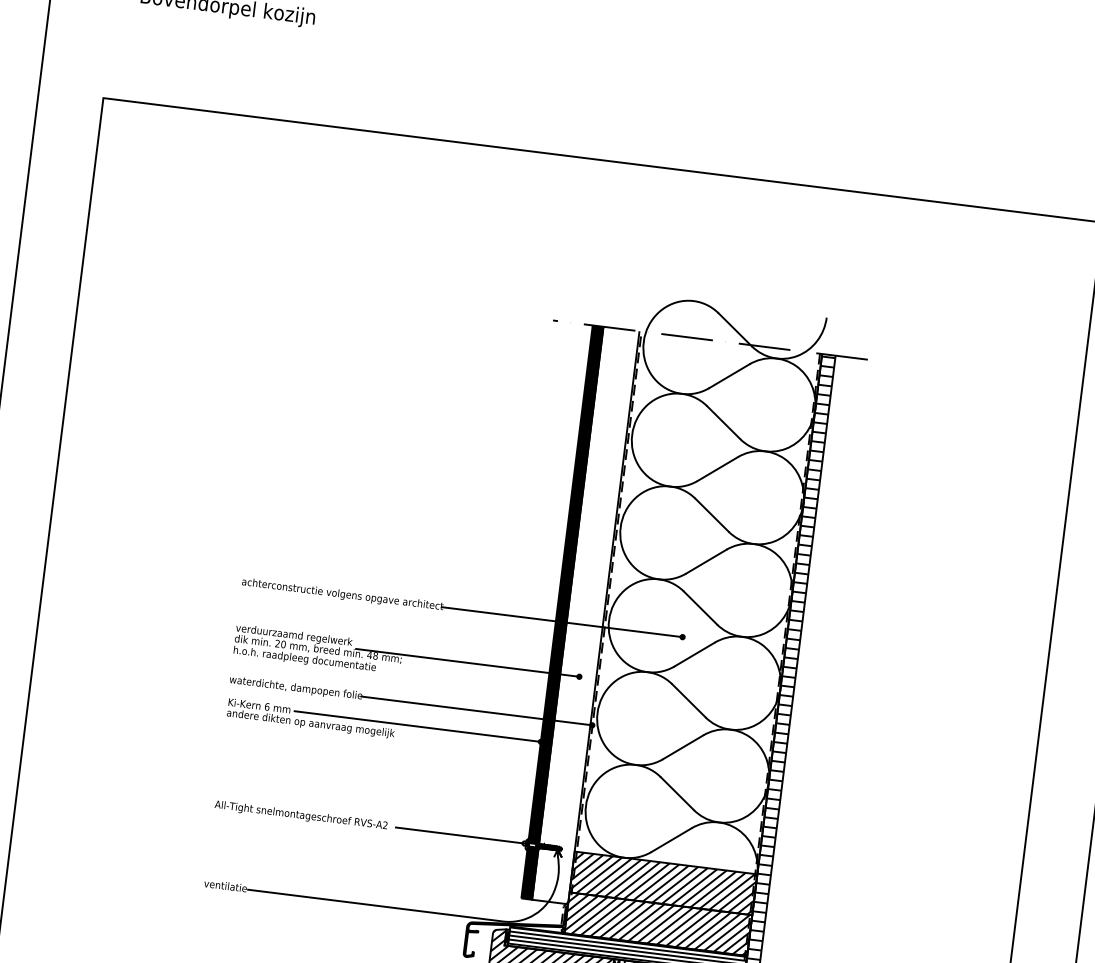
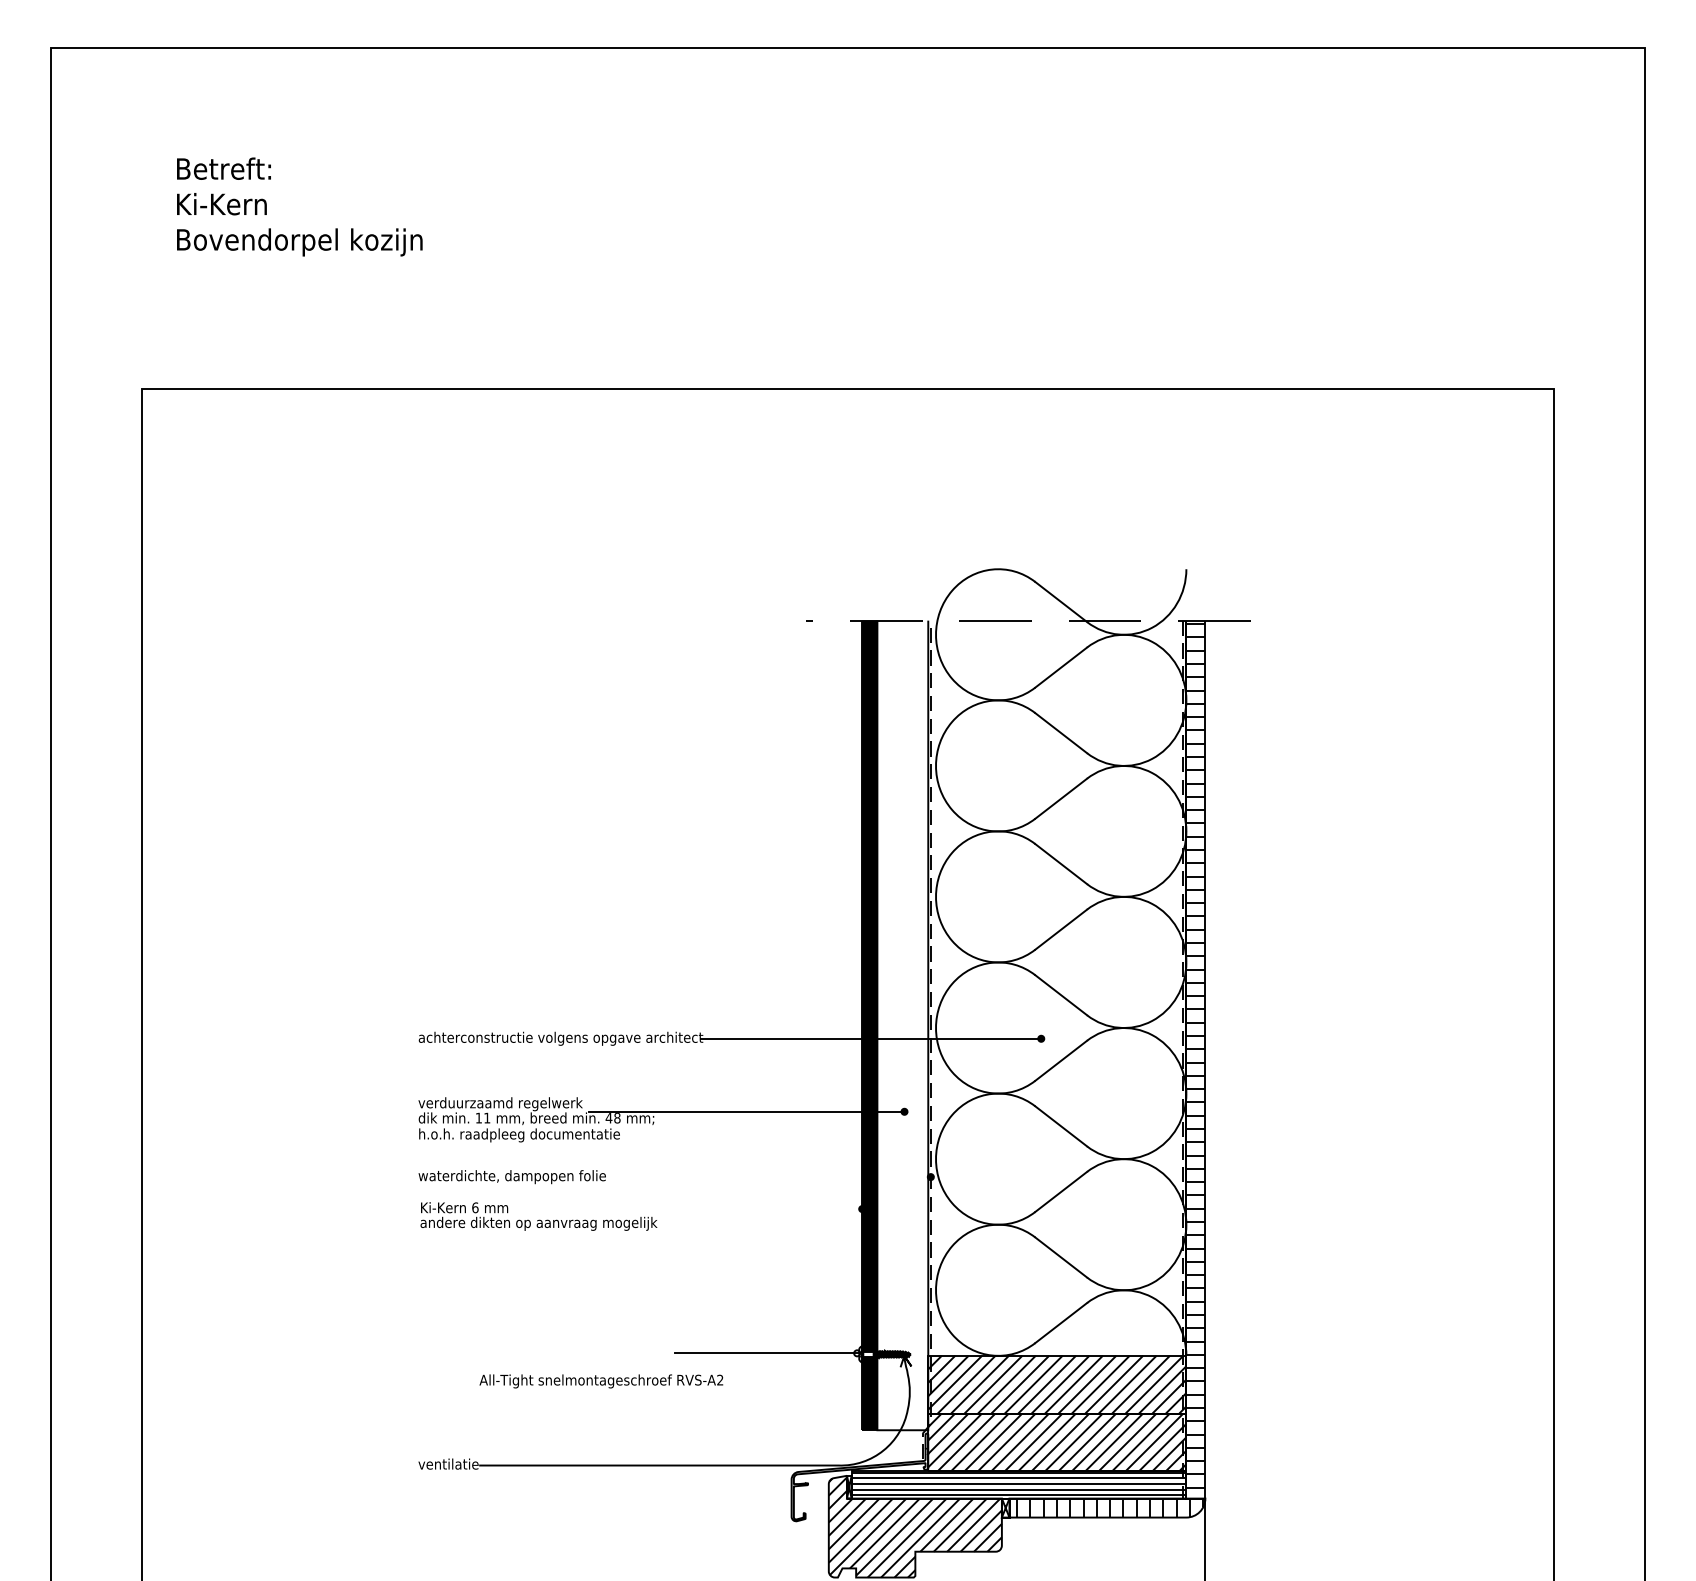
text: (280, 643) -> (482, 1117), 20 -> 11
line: (476, 711) -> (767, 1177), removed
line: (417, 726) -> (688, 1209), removed
text: (301, 815) -> (601, 1381), moved

